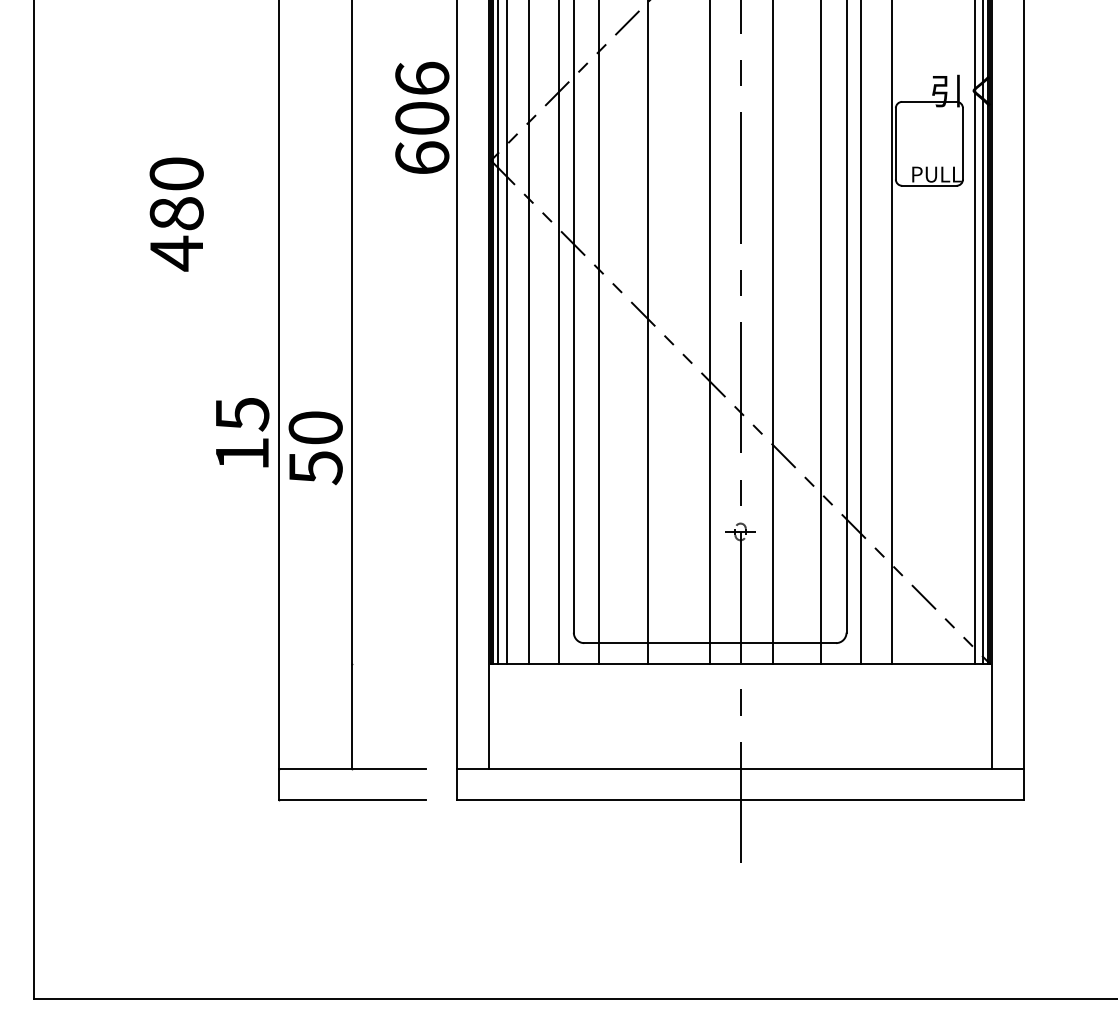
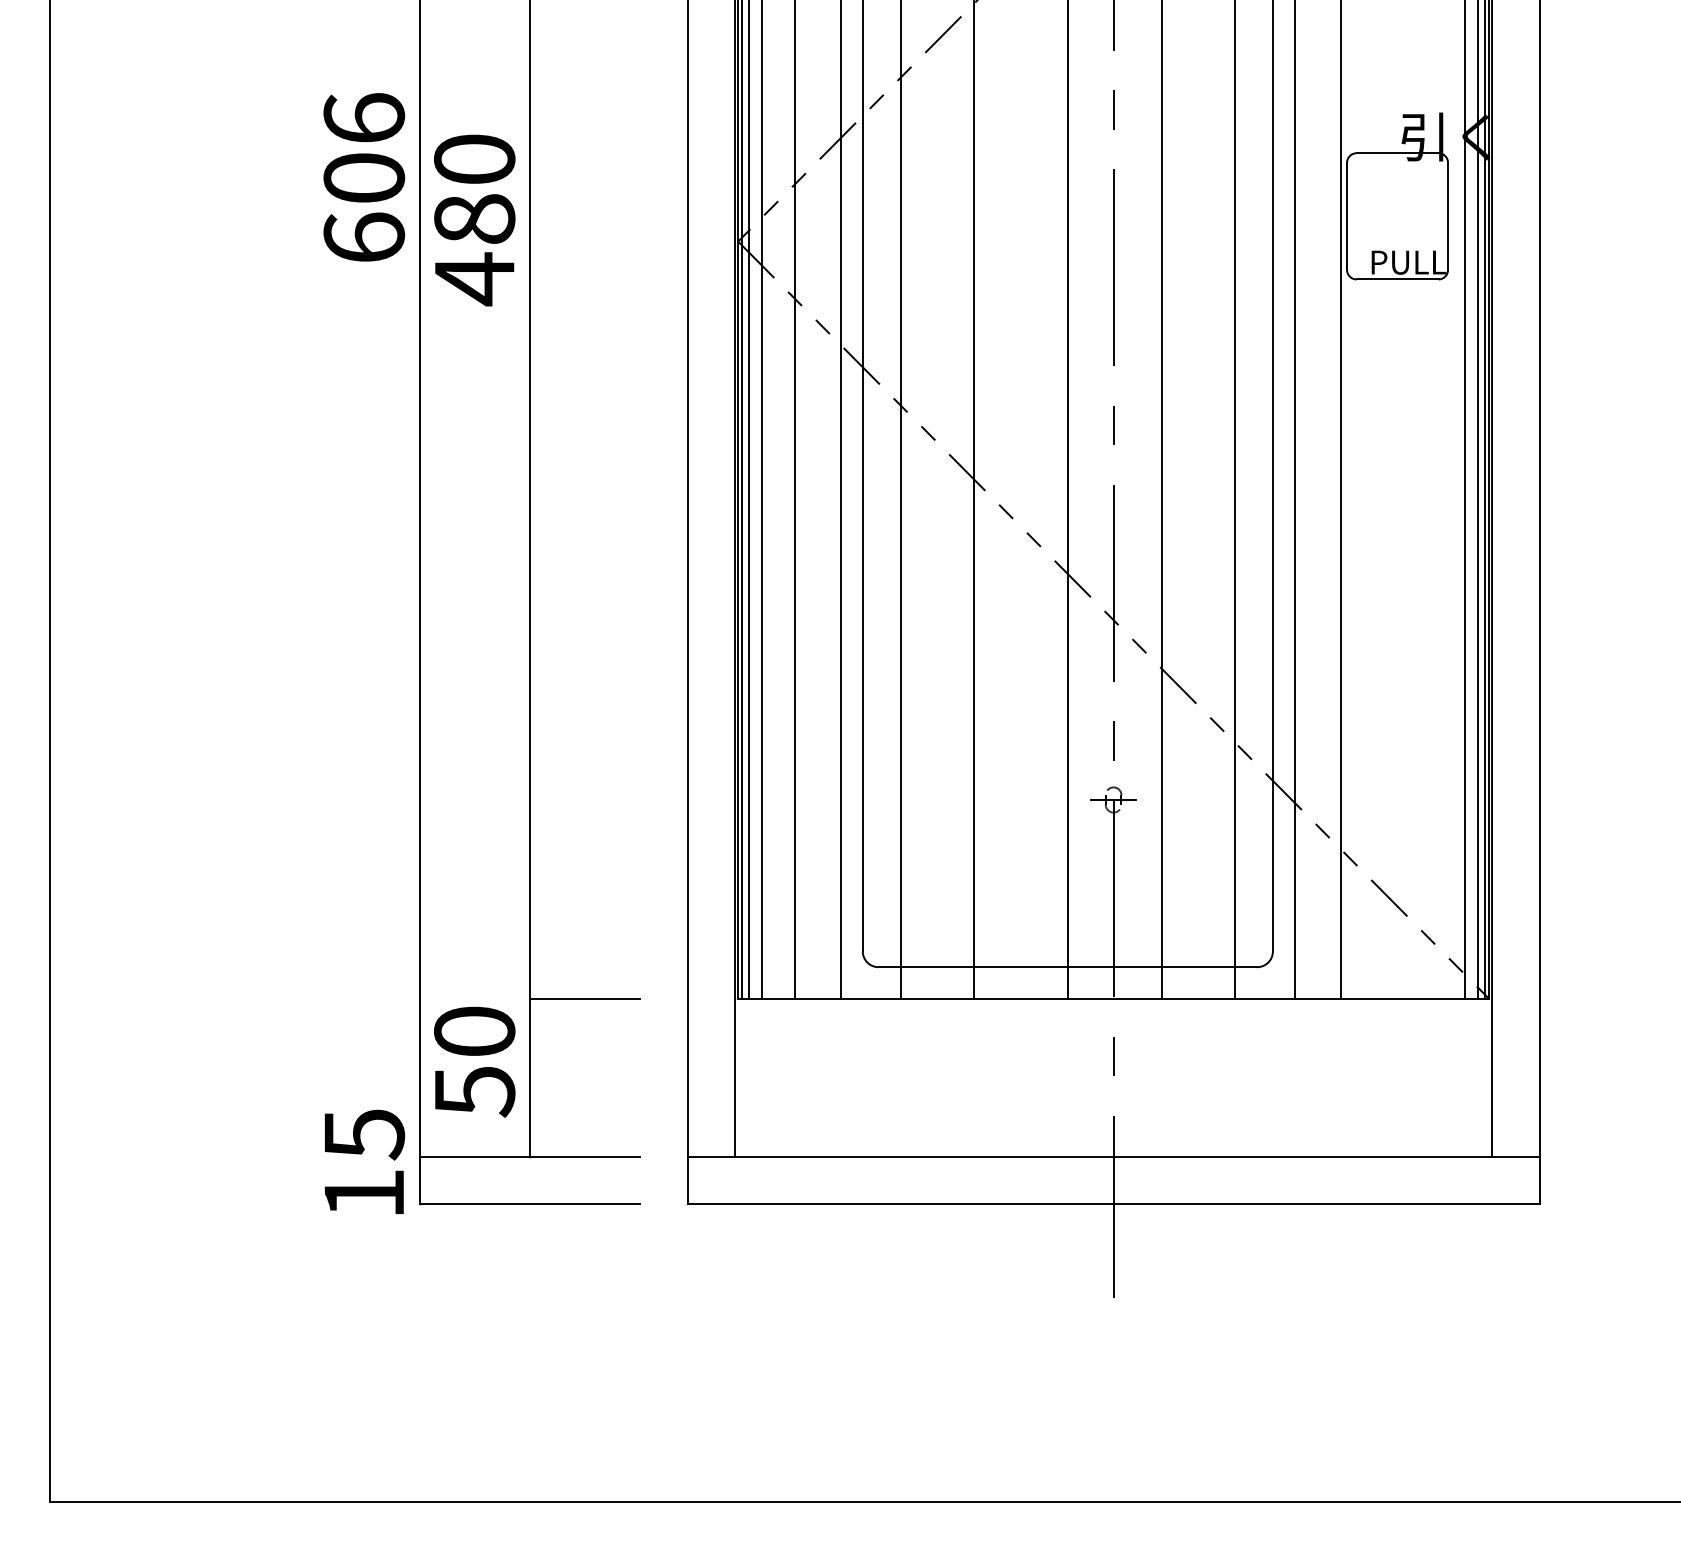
text: (422, 117) -> (364, 176), moved
text: (176, 214) -> (474, 220), moved
text: (242, 432) -> (364, 1161), moved
text: (315, 448) -> (474, 1062), moved
line: (388, 664) -> (584, 999), added

